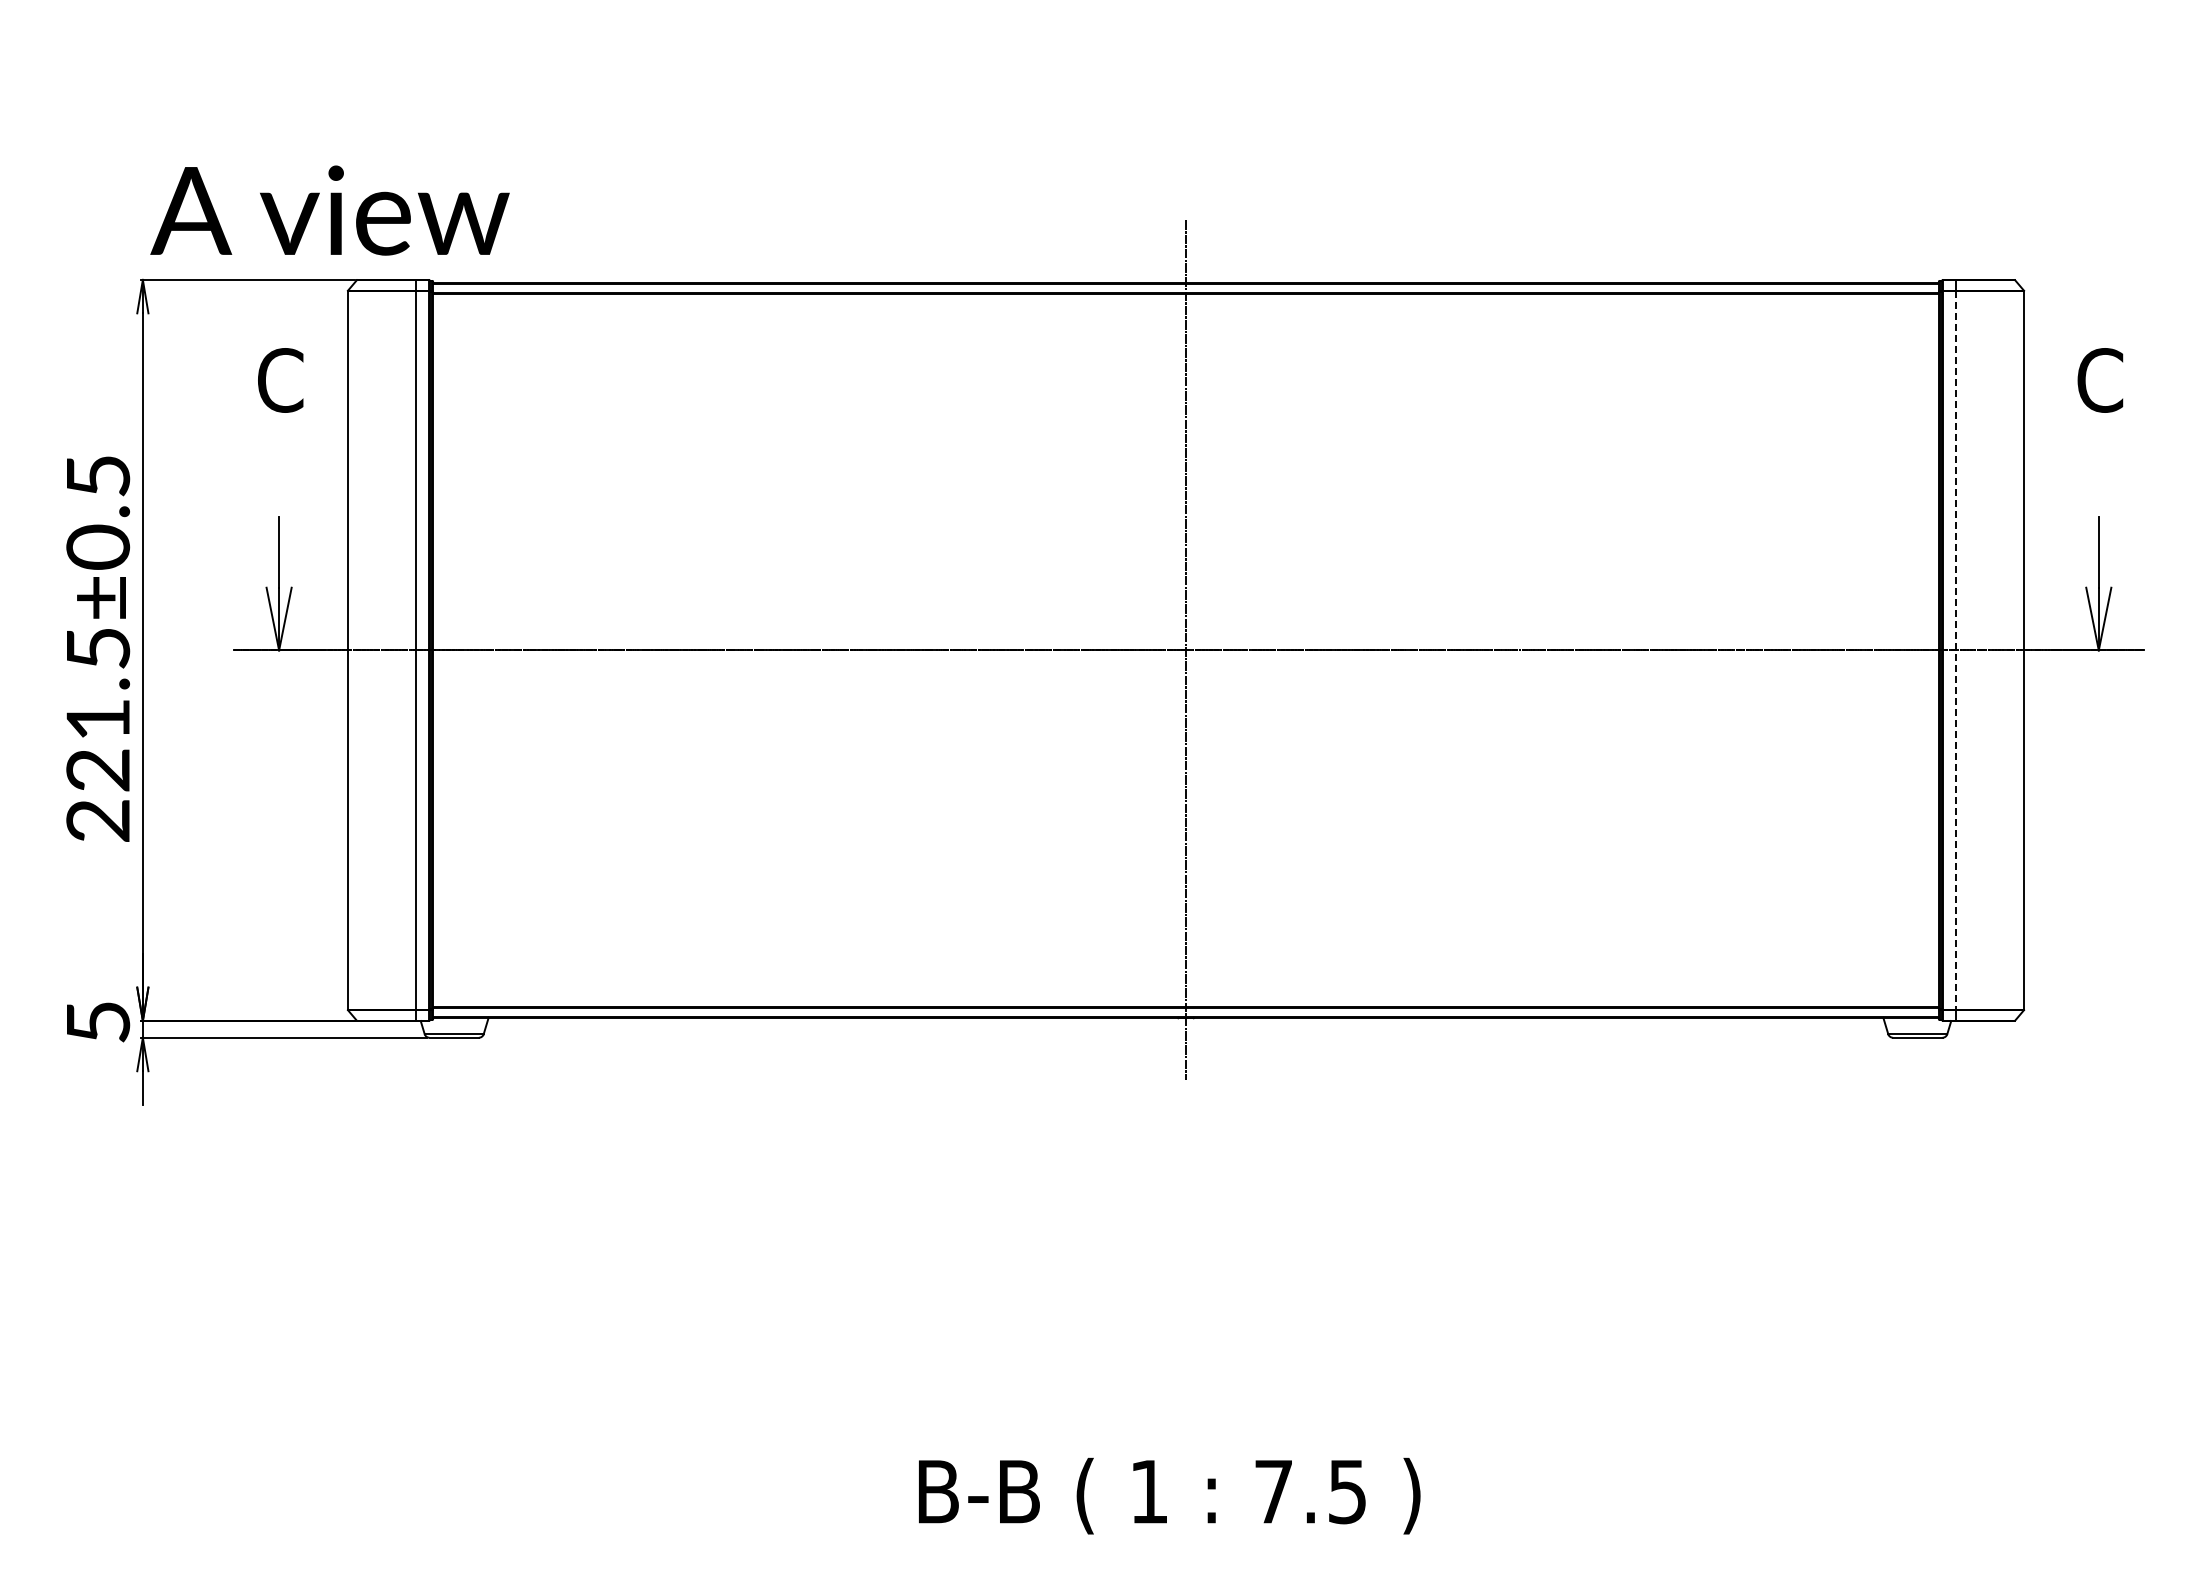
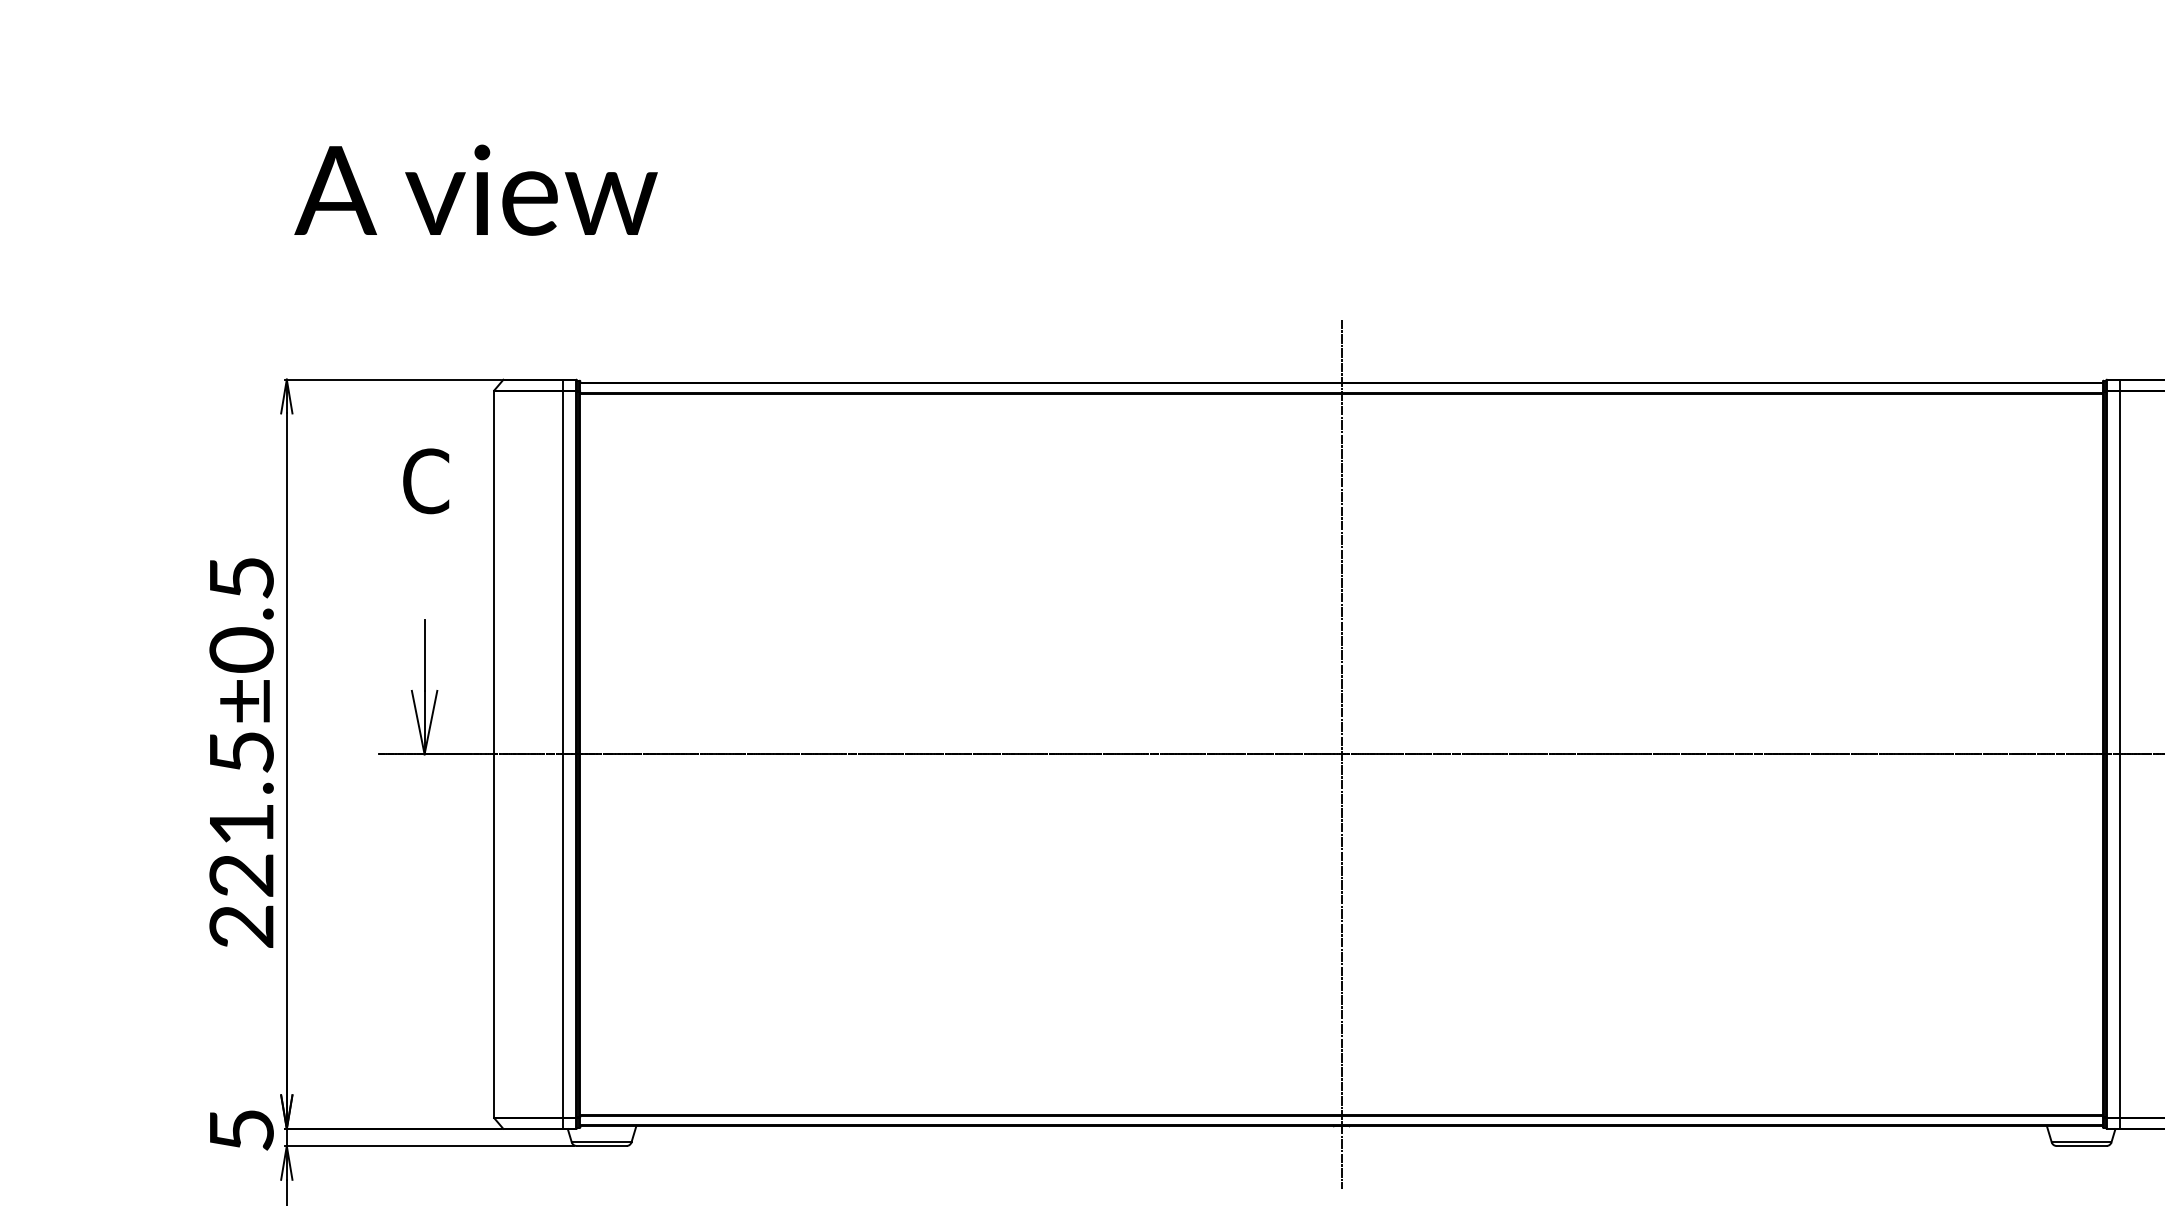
text: (329, 210) -> (475, 190), moved
line: (1955, 650) -> (2119, 754), dashed -> solid

